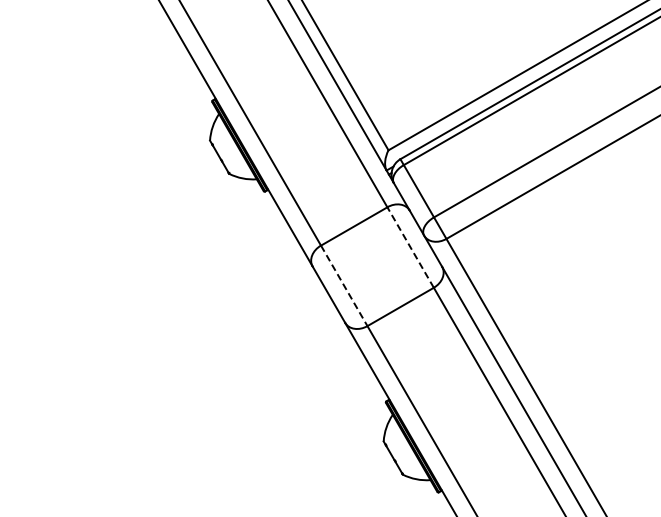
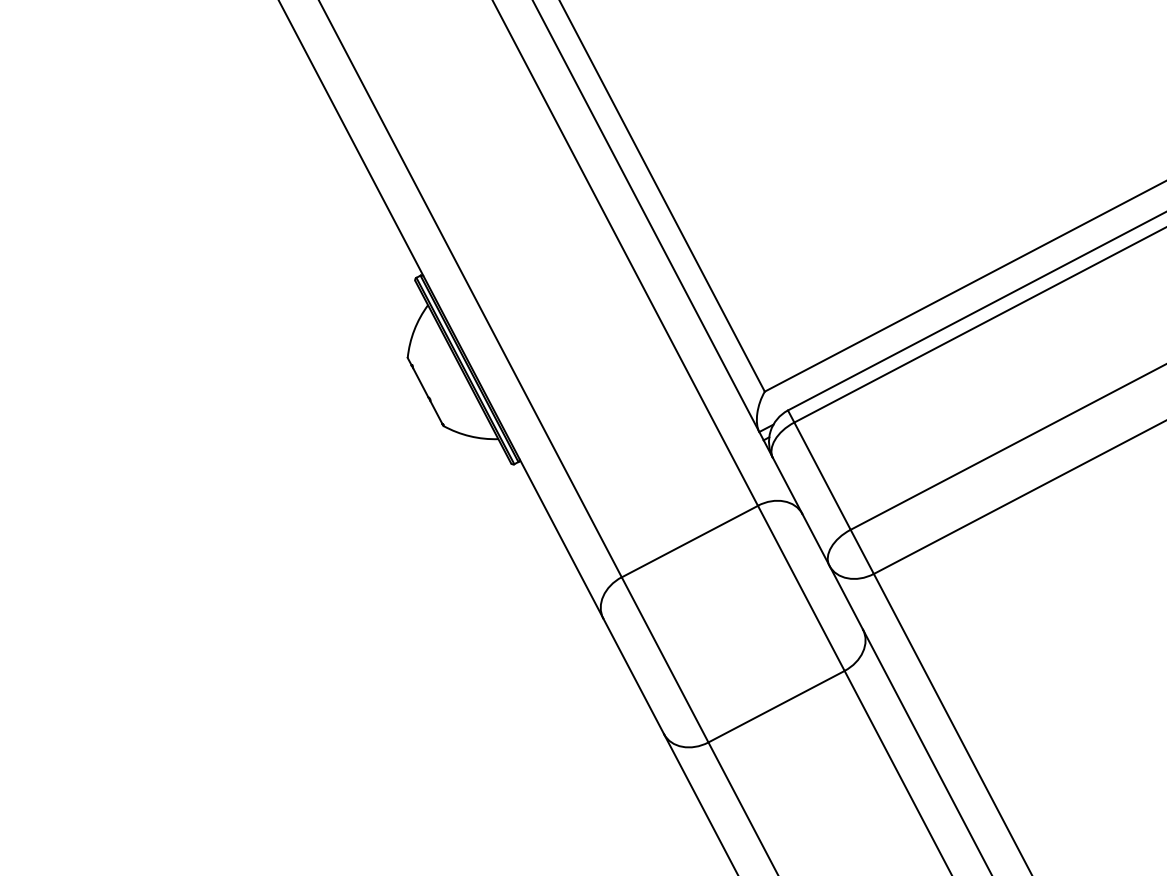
line: (410, 247) -> (801, 588), dashed -> solid
line: (344, 286) -> (665, 661), dashed -> solid

